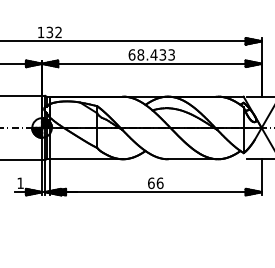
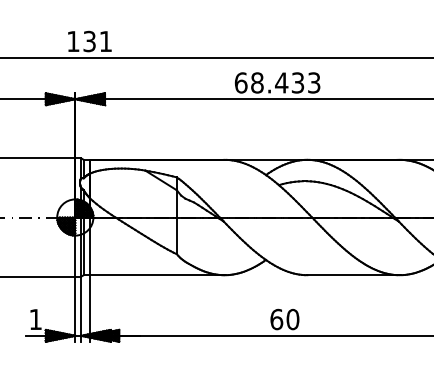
text: (58, 31) -> (105, 39), 132 -> 131
text: (160, 182) -> (293, 318), 66 -> 60

